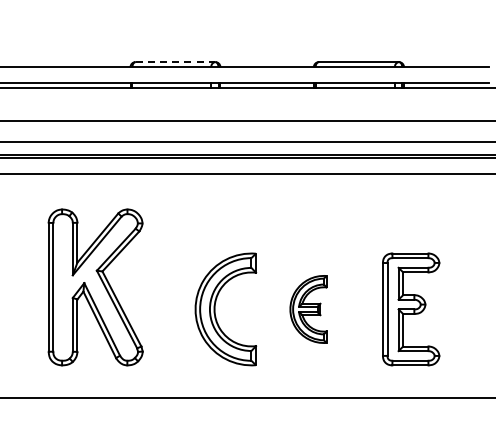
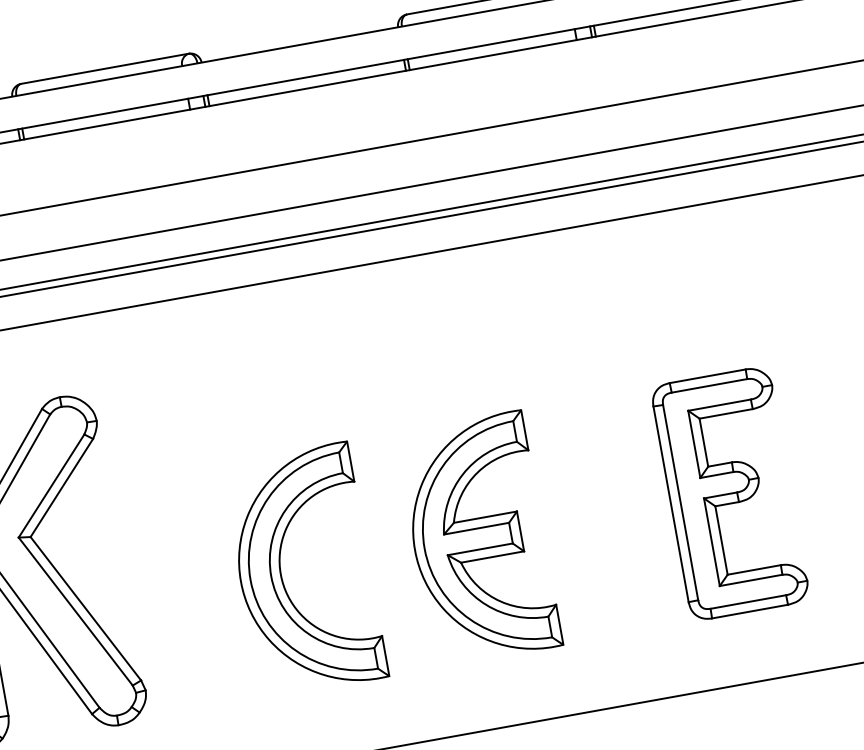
line: (175, 62) -> (105, 69), dashed -> solid
part: (308, 309) -> (478, 539), size x1.67
part: (411, 309) -> (731, 493), moved

